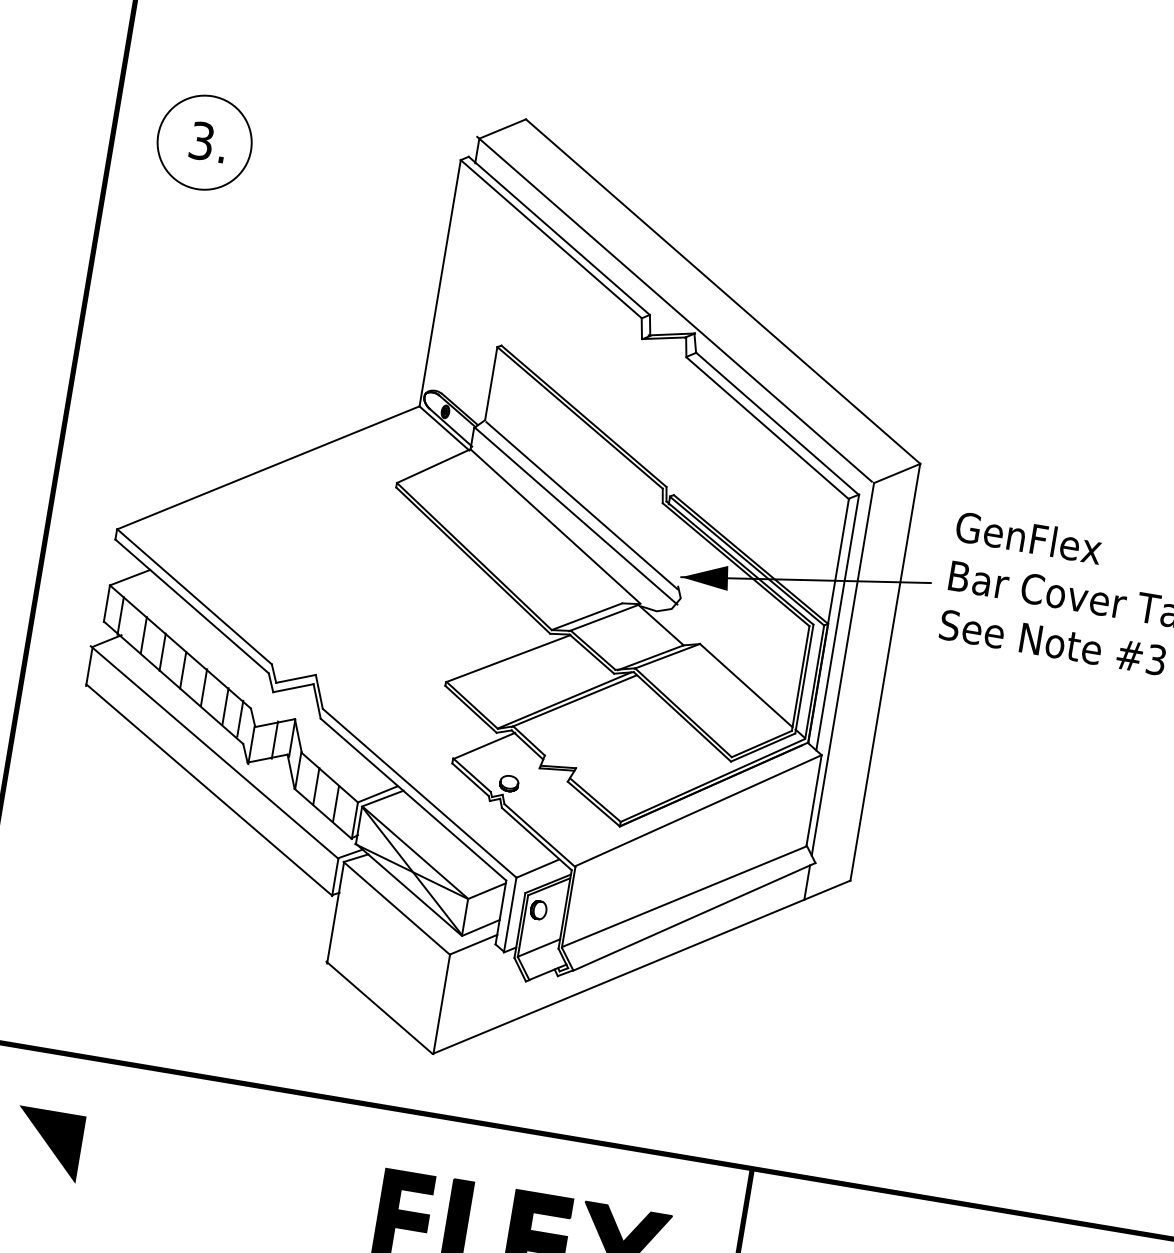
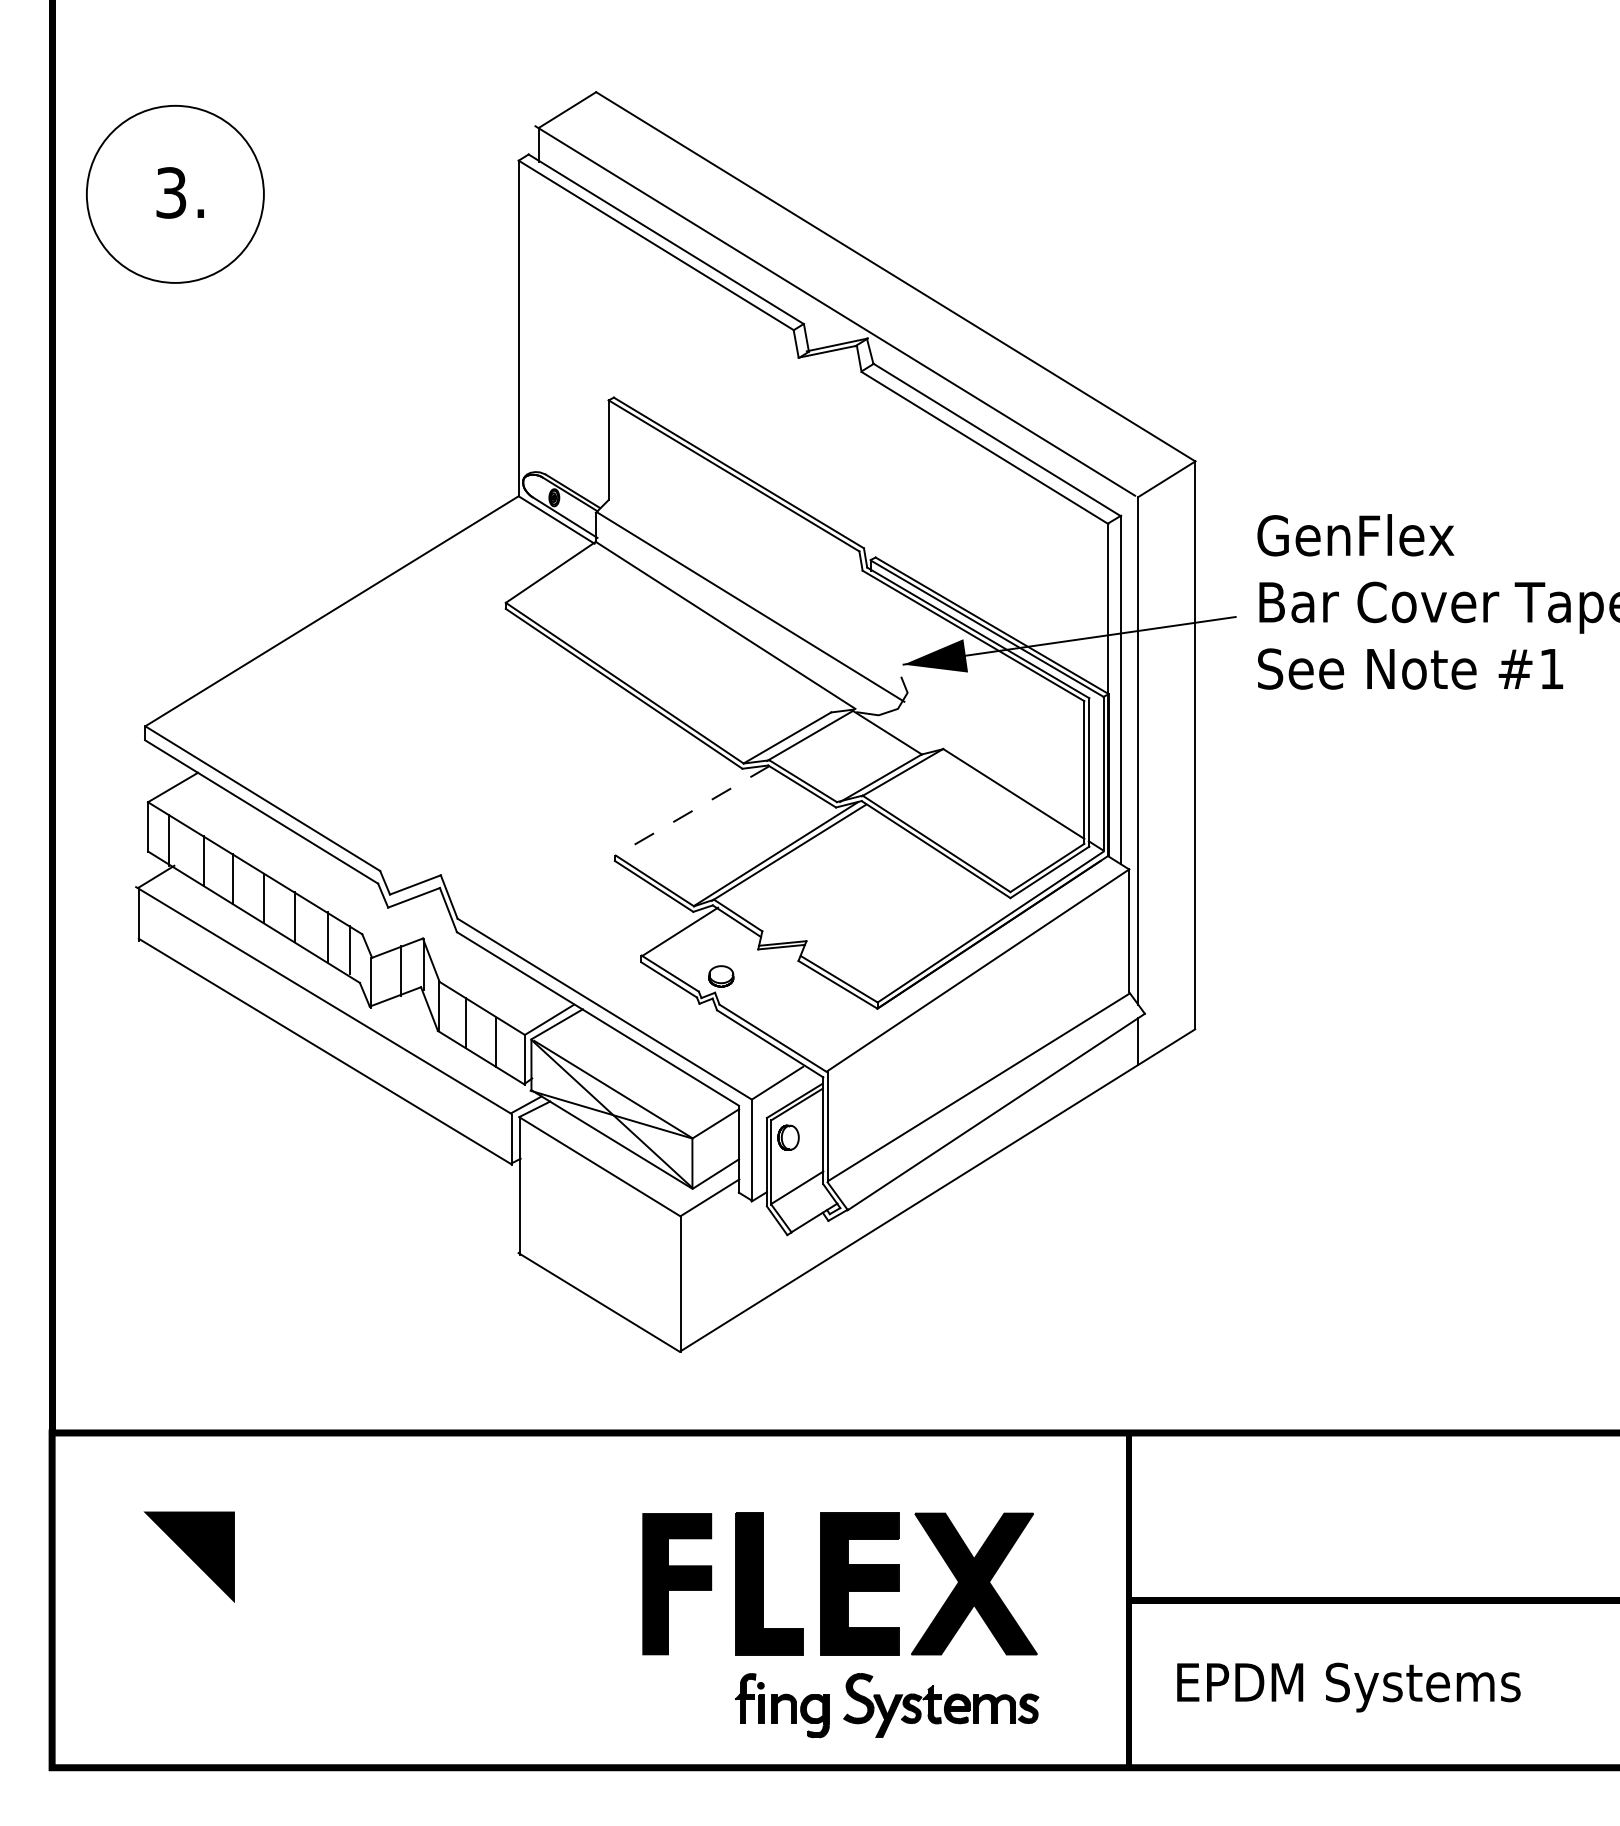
circle: (204, 142) -> (175, 194), size x1.4
line: (582, 505) -> (756, 591), removed
line: (508, 659) -> (692, 811), solid -> dashed
text: (1156, 659) -> (1551, 668), #3 -> #1

